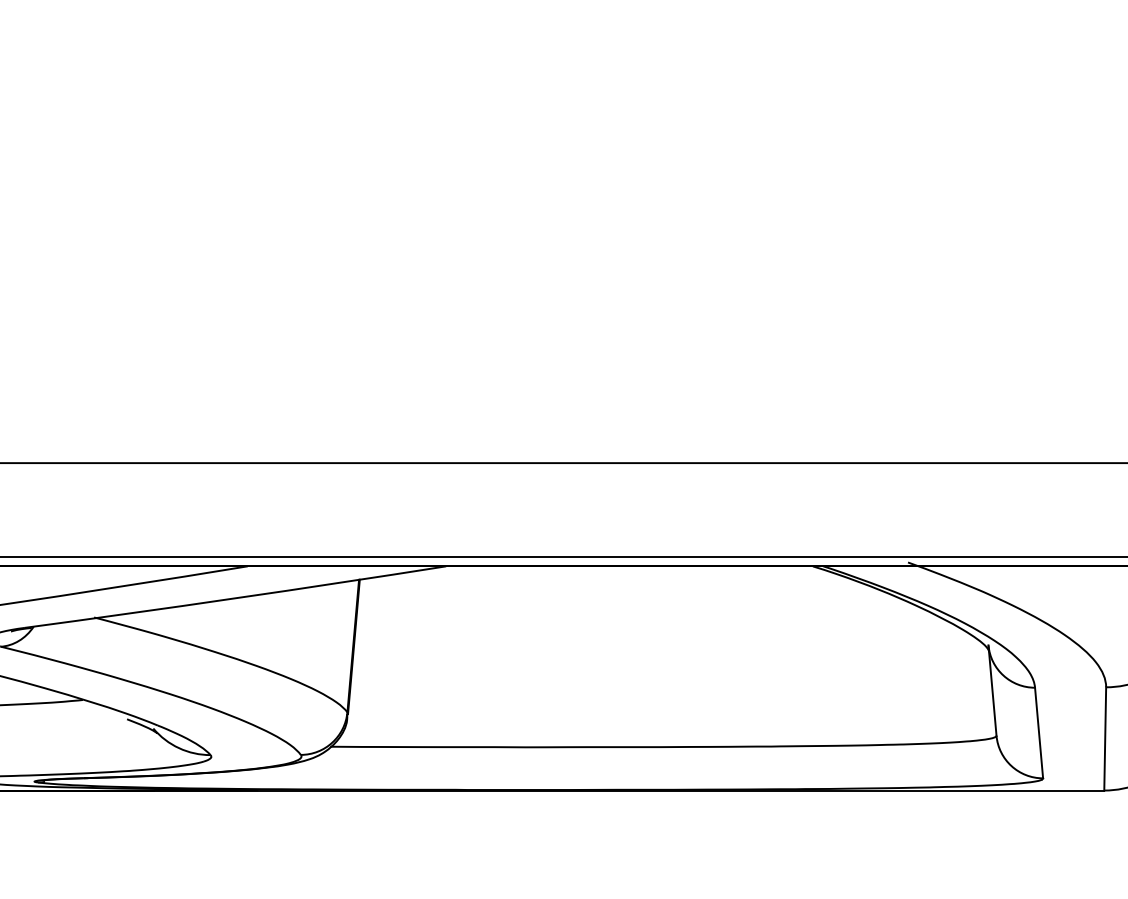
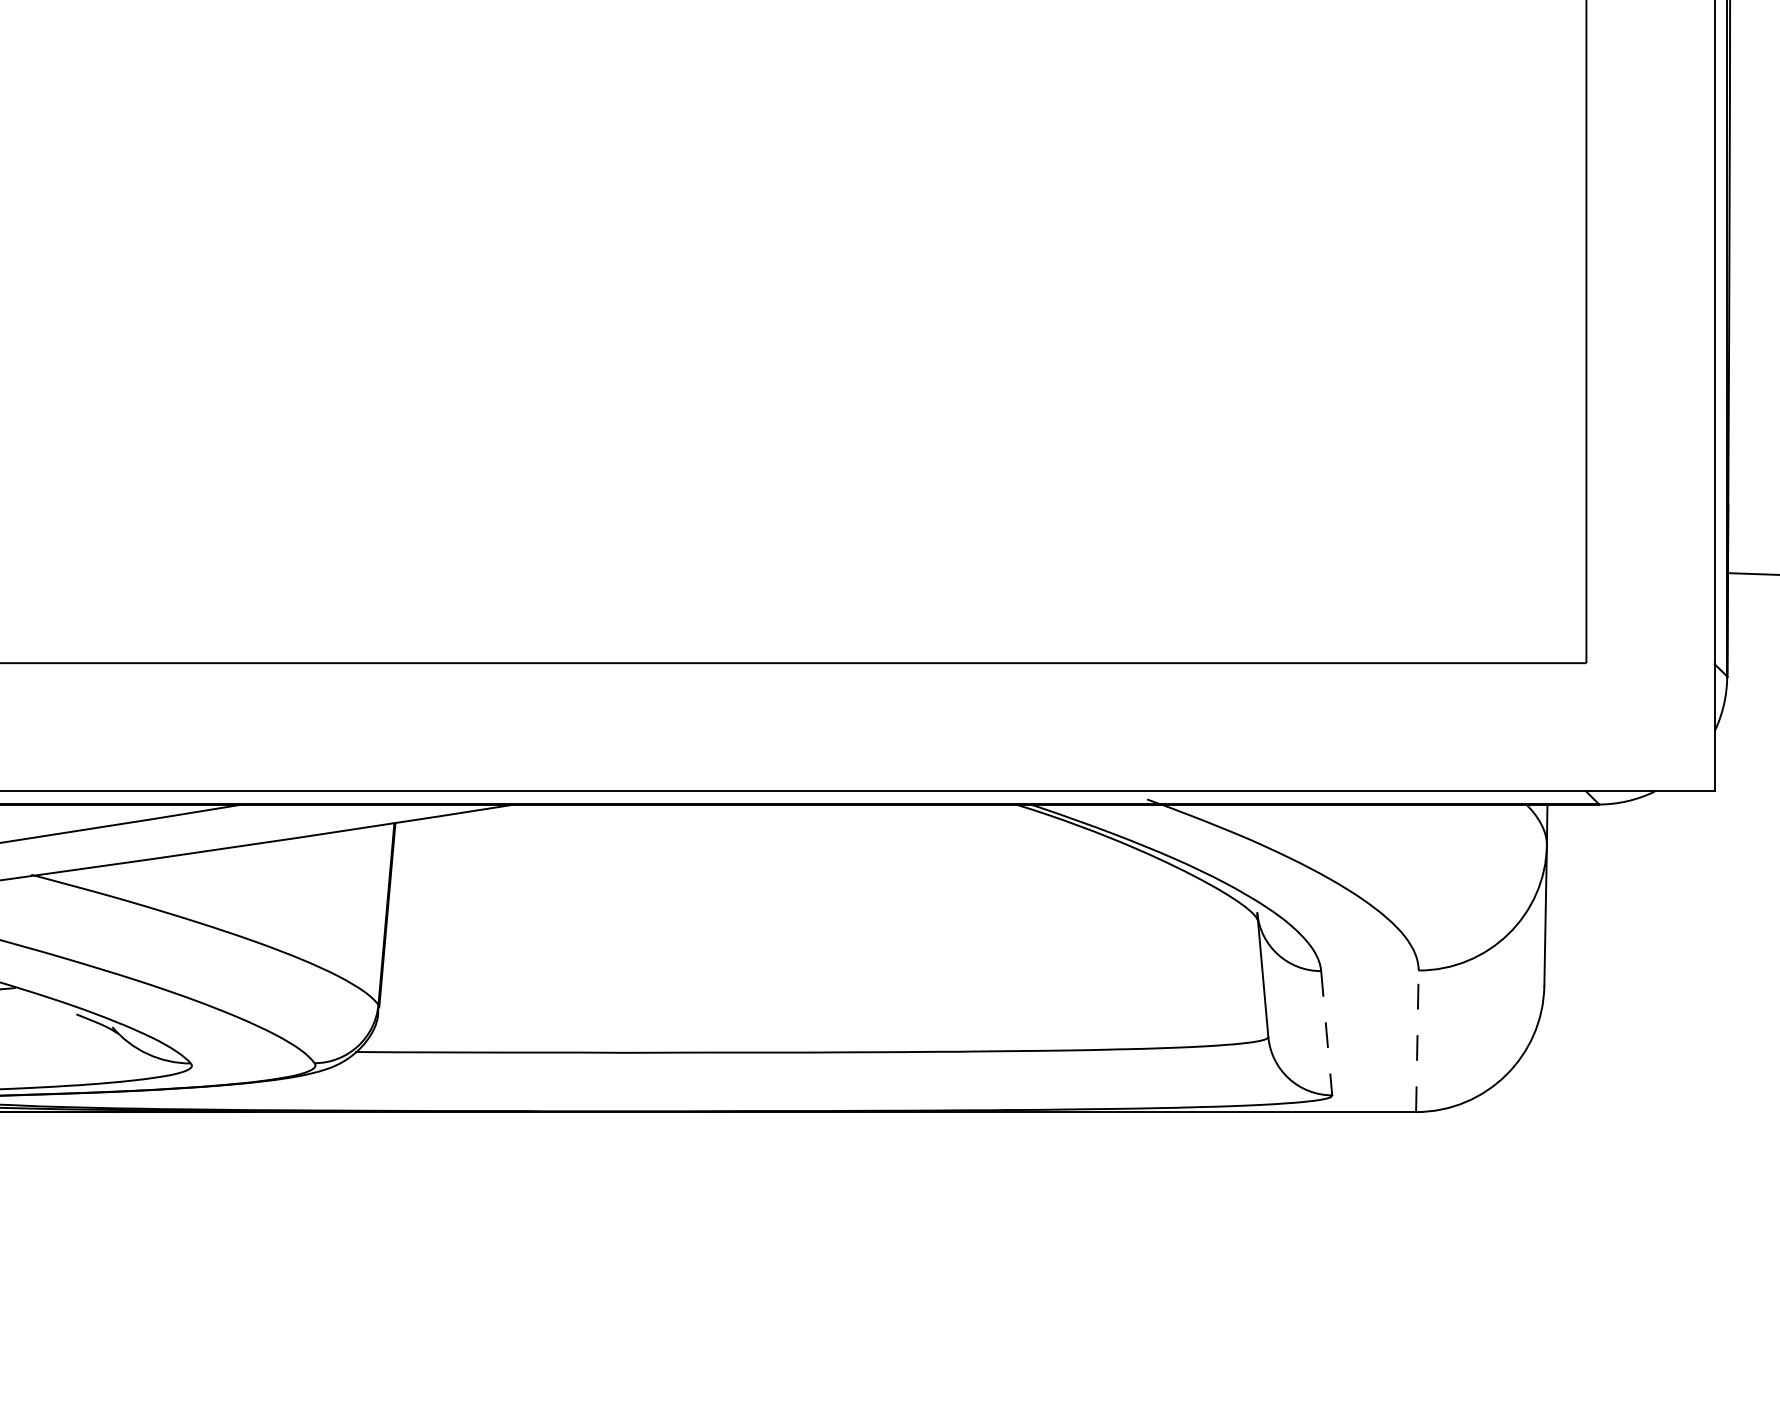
line: (1038, 733) -> (1326, 1033), solid -> dashed
line: (1105, 739) -> (1417, 1041), solid -> dashed

